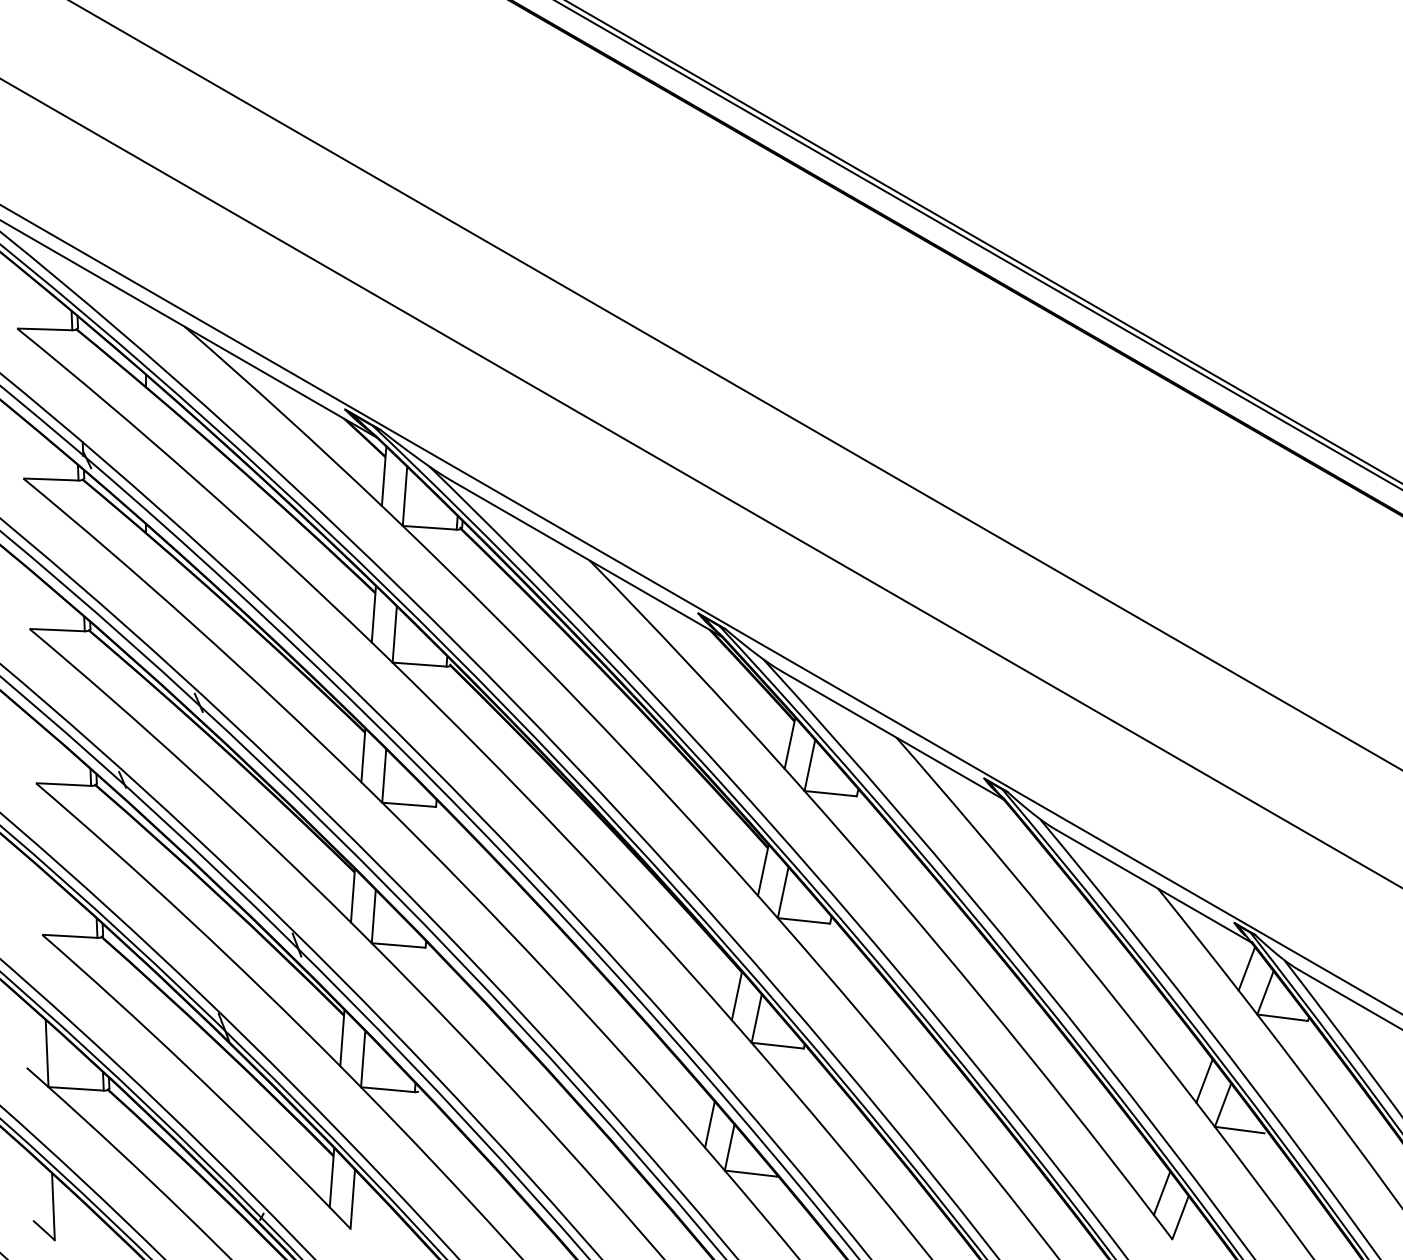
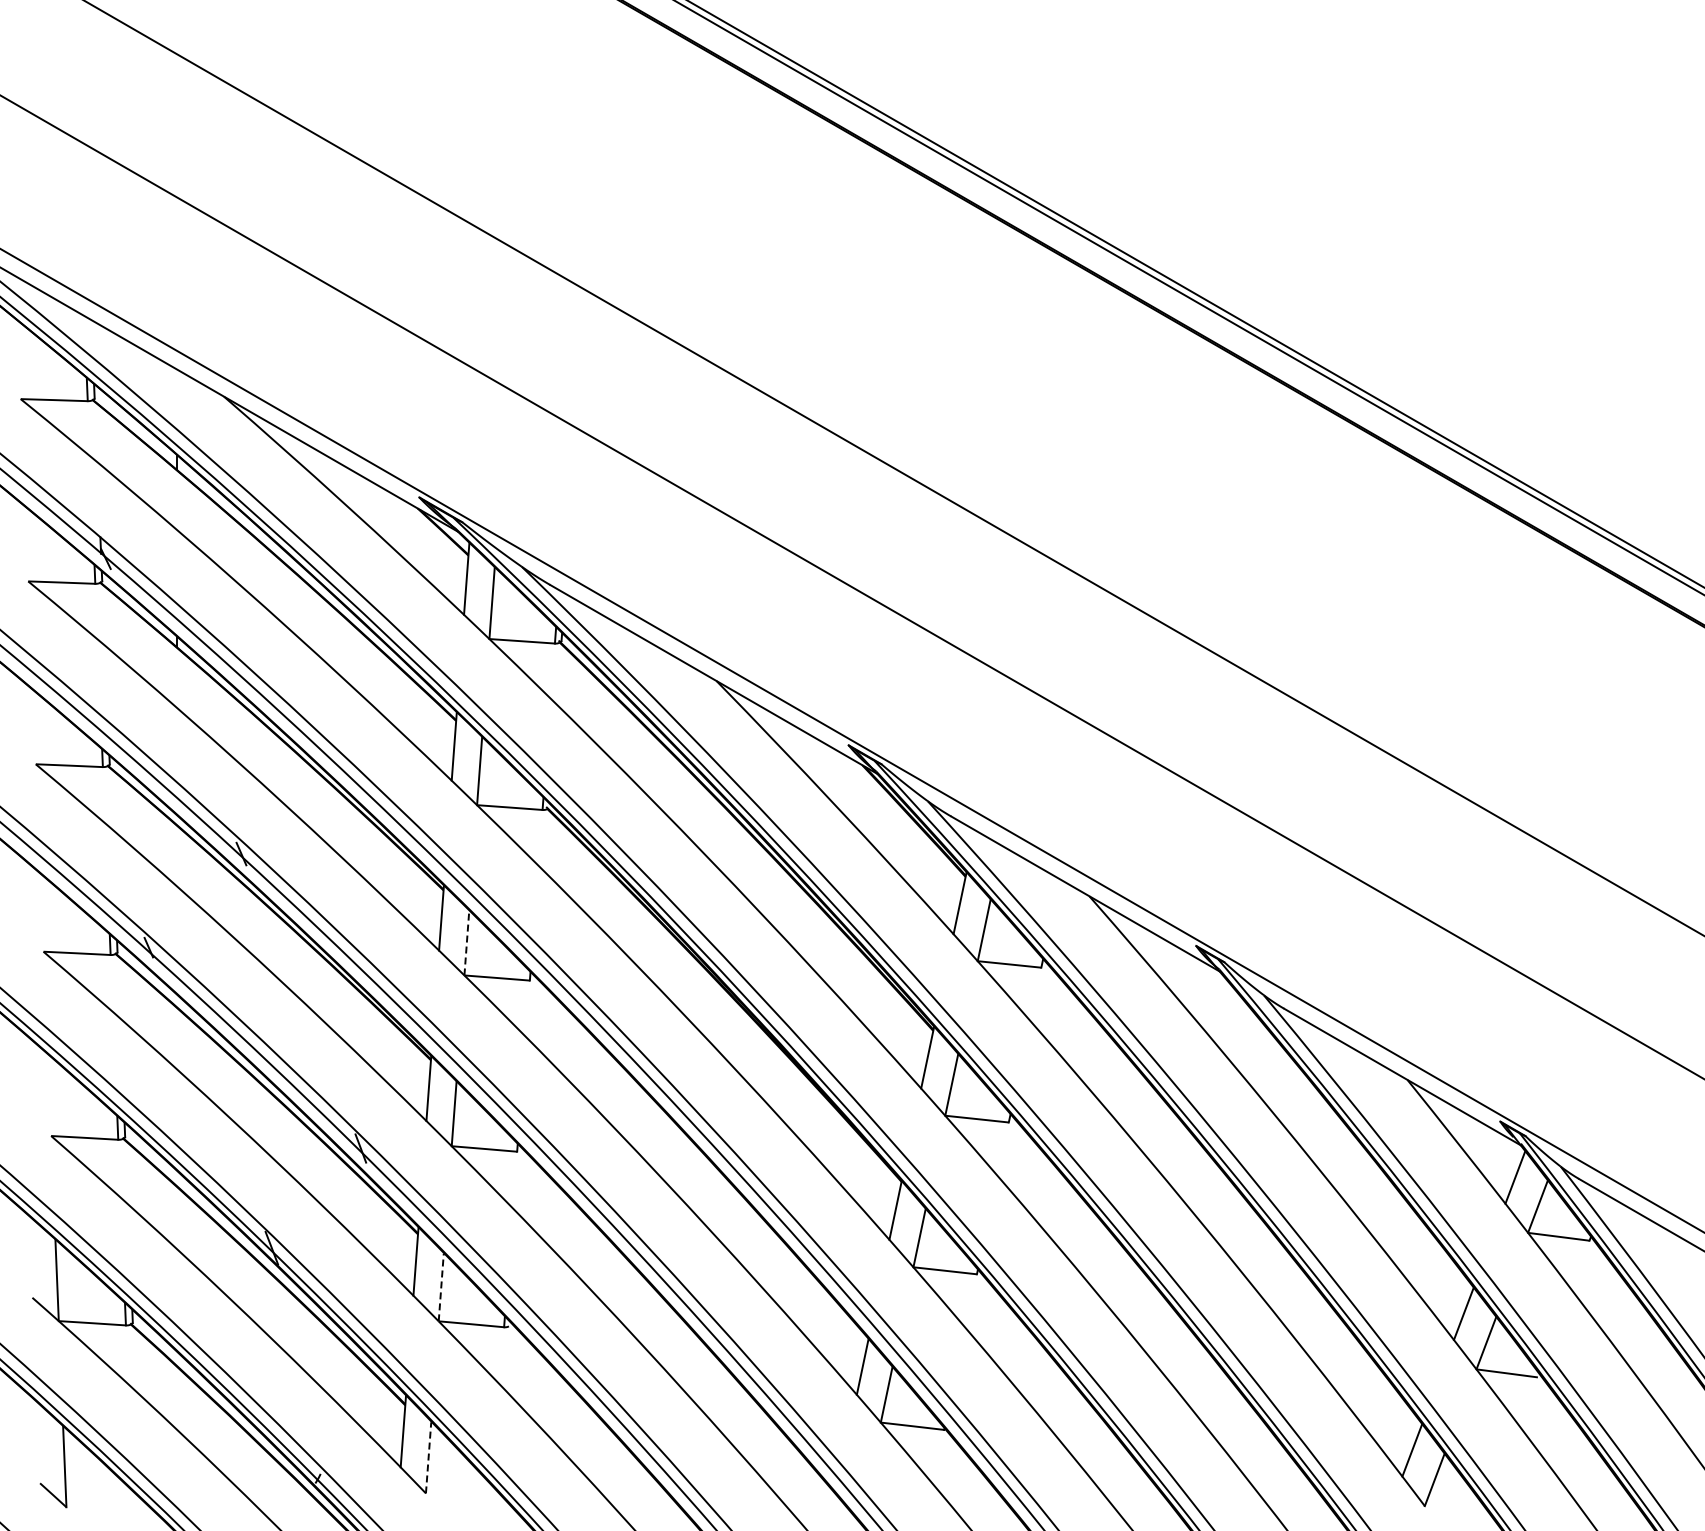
line: (383, 775) -> (466, 942), solid -> dashed
line: (363, 1059) -> (441, 1287), solid -> dashed
line: (352, 1199) -> (428, 1457), solid -> dashed

